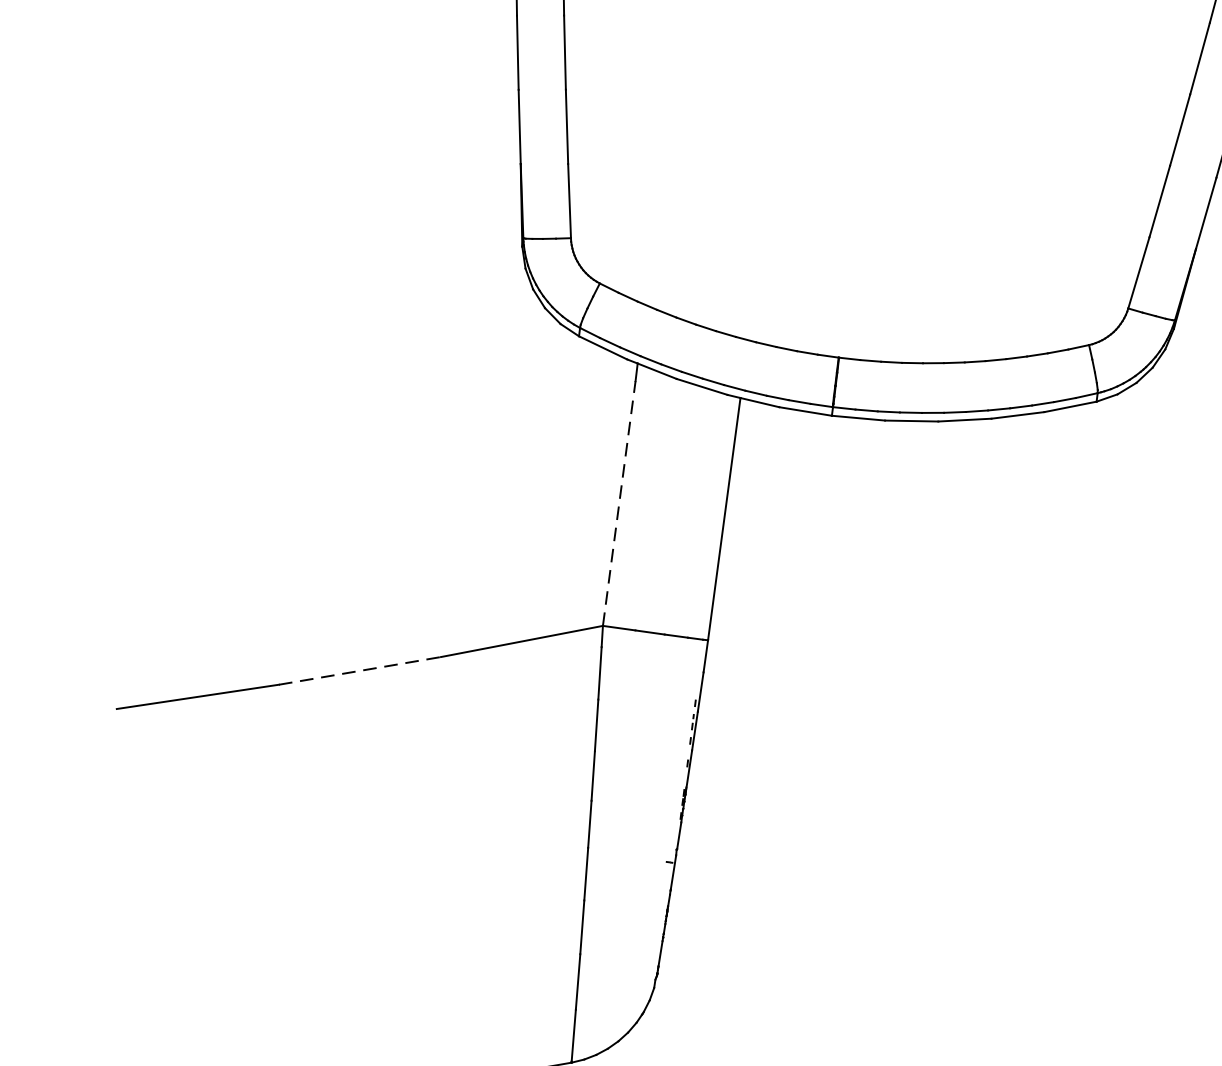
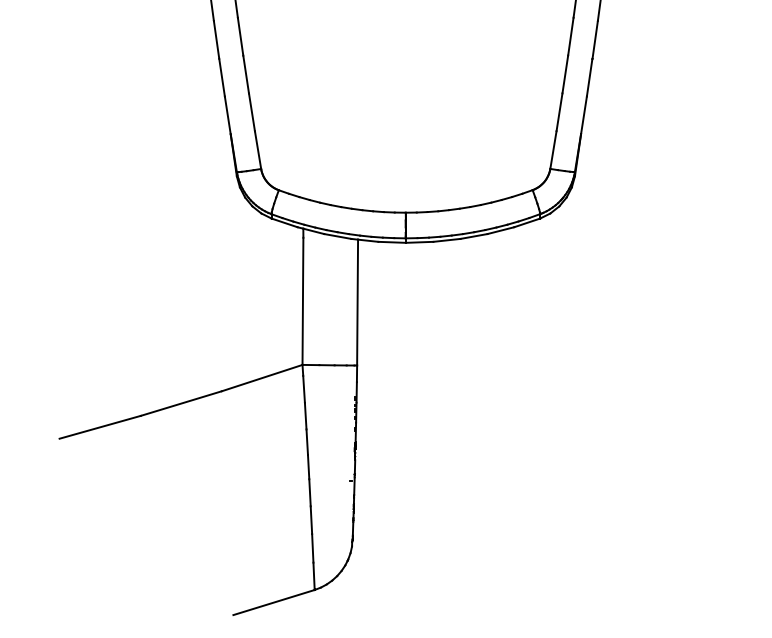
line: (618, 503) -> (302, 301), dashed -> solid
line: (360, 670) -> (181, 403), dashed -> solid

